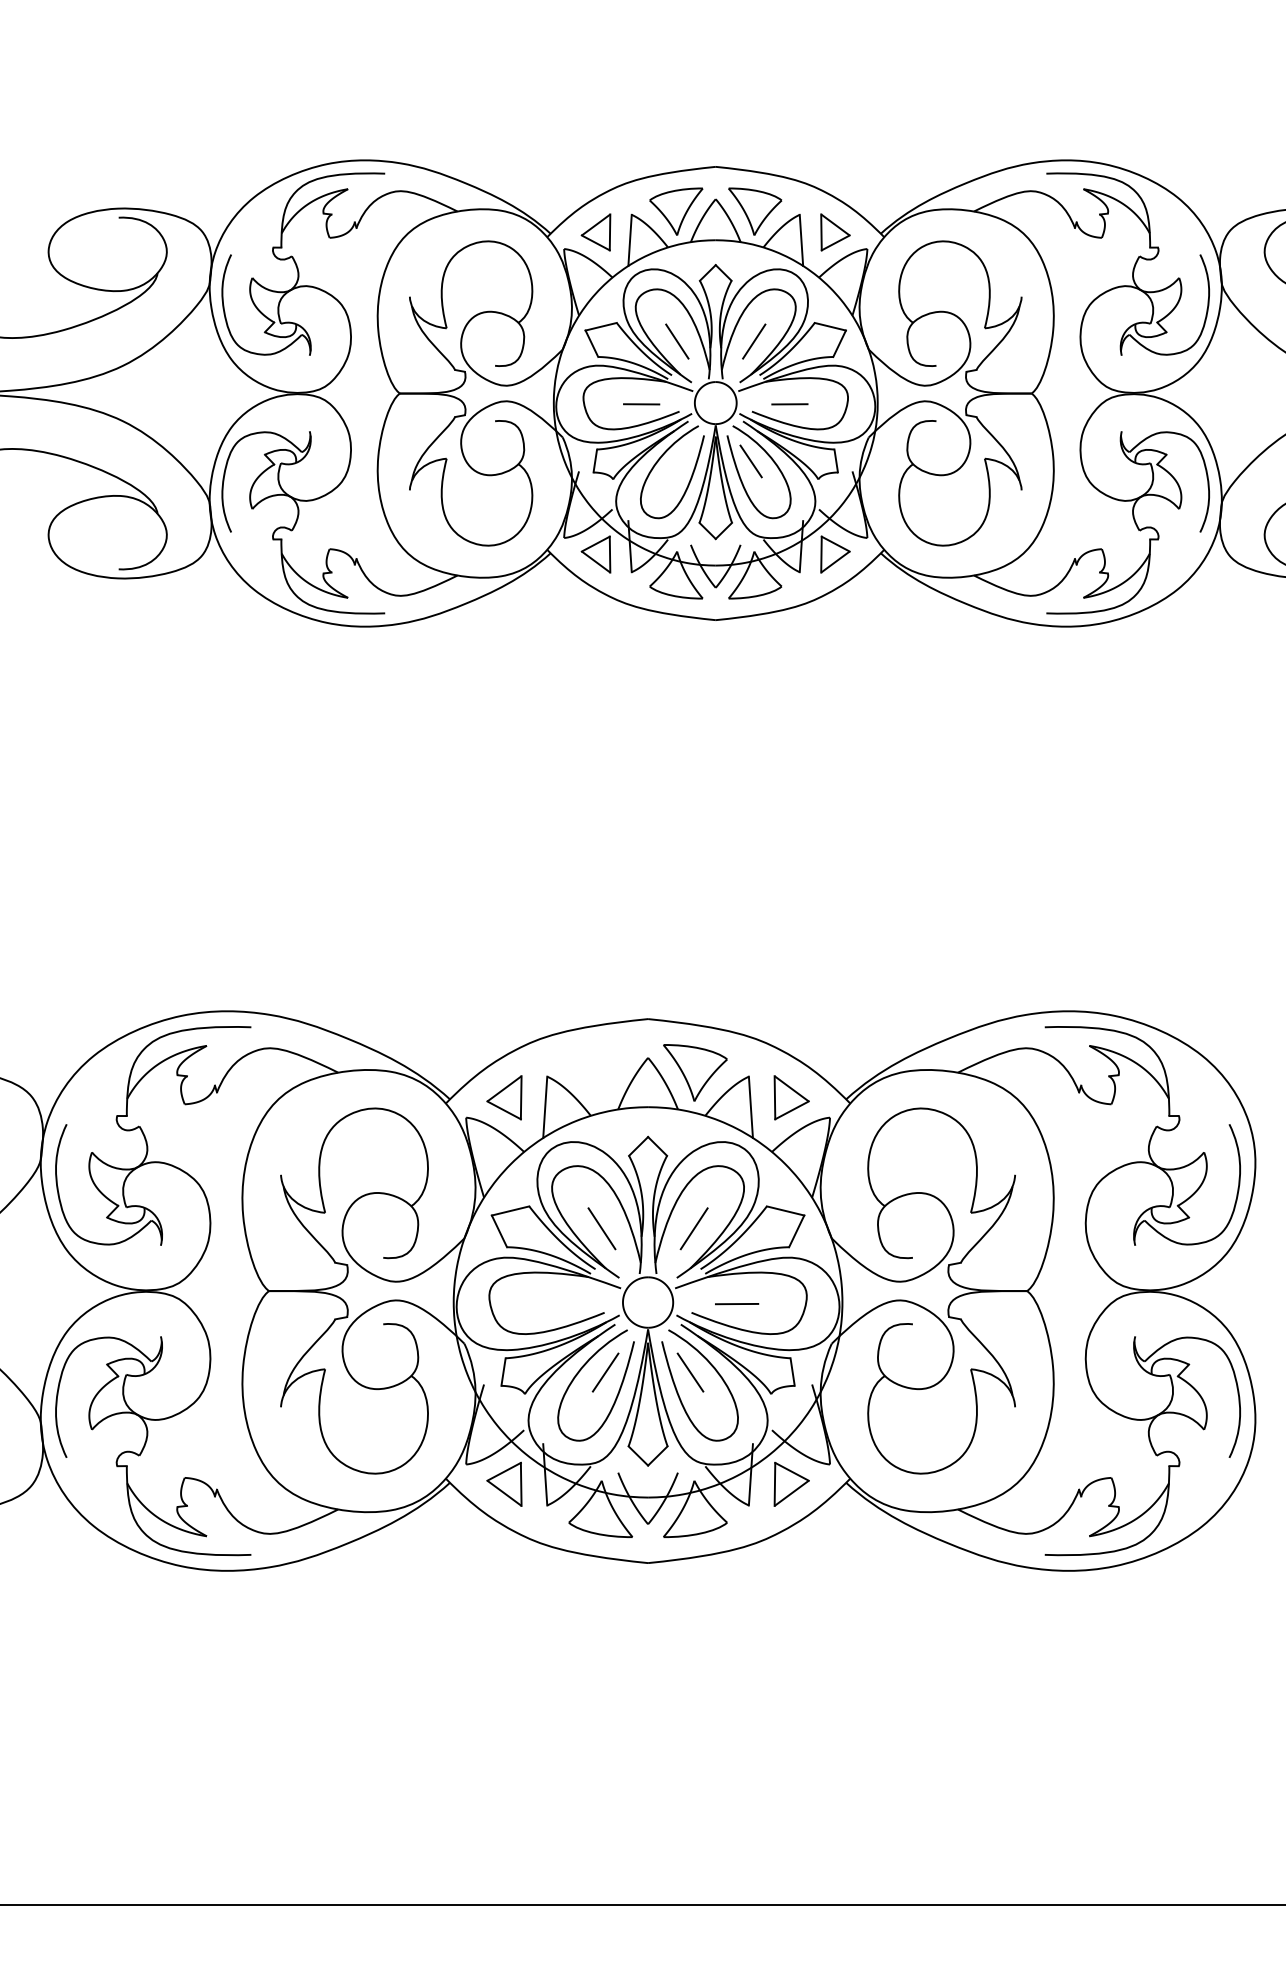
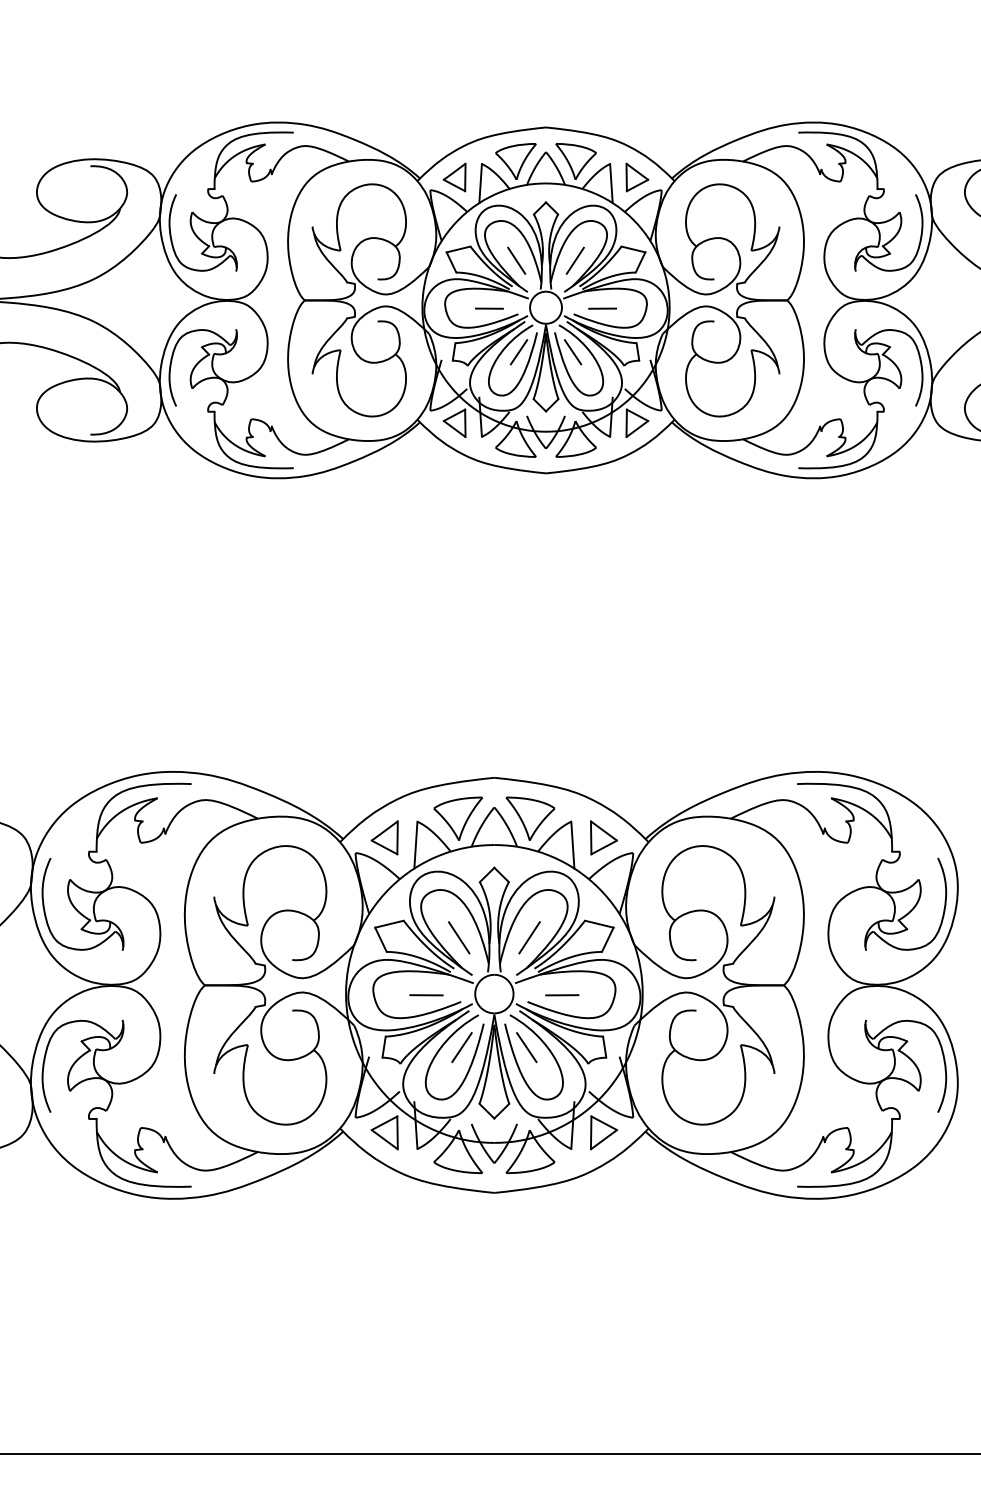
line: (680, 461) -> (519, 352), added
part: (600, 1072) -> (458, 818), added
line: (559, 1303) -> (426, 994), added

